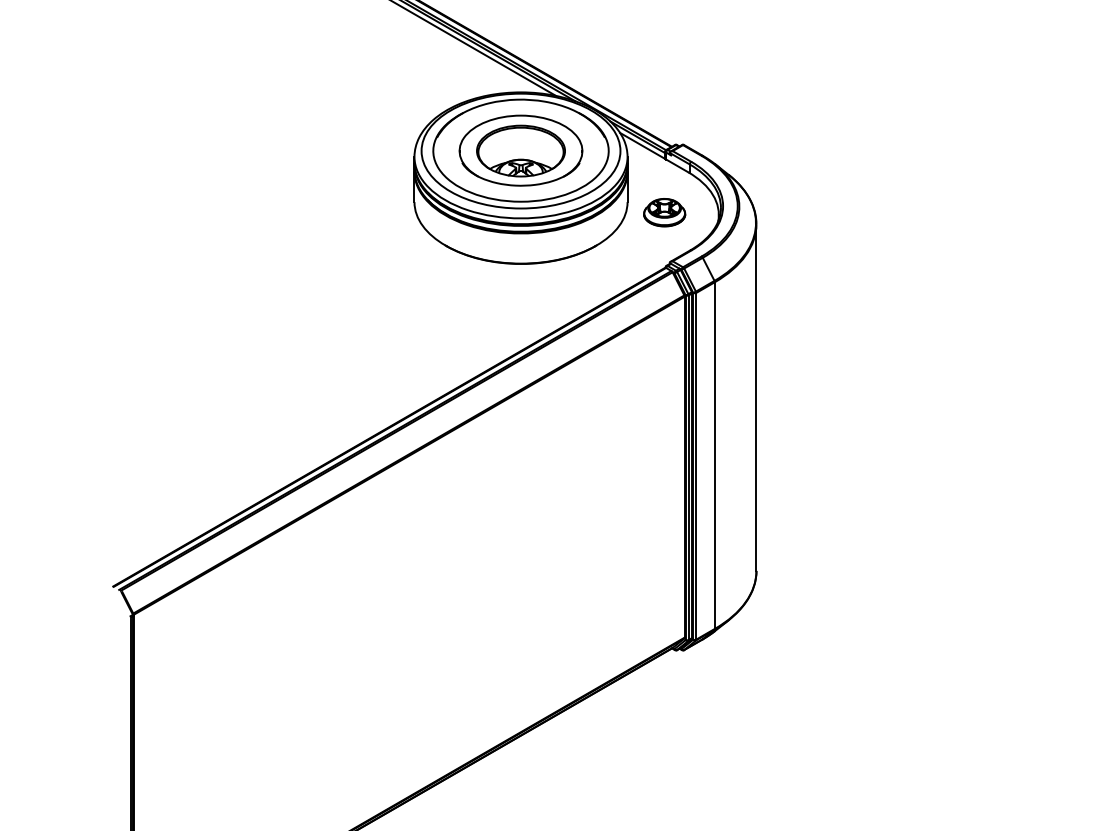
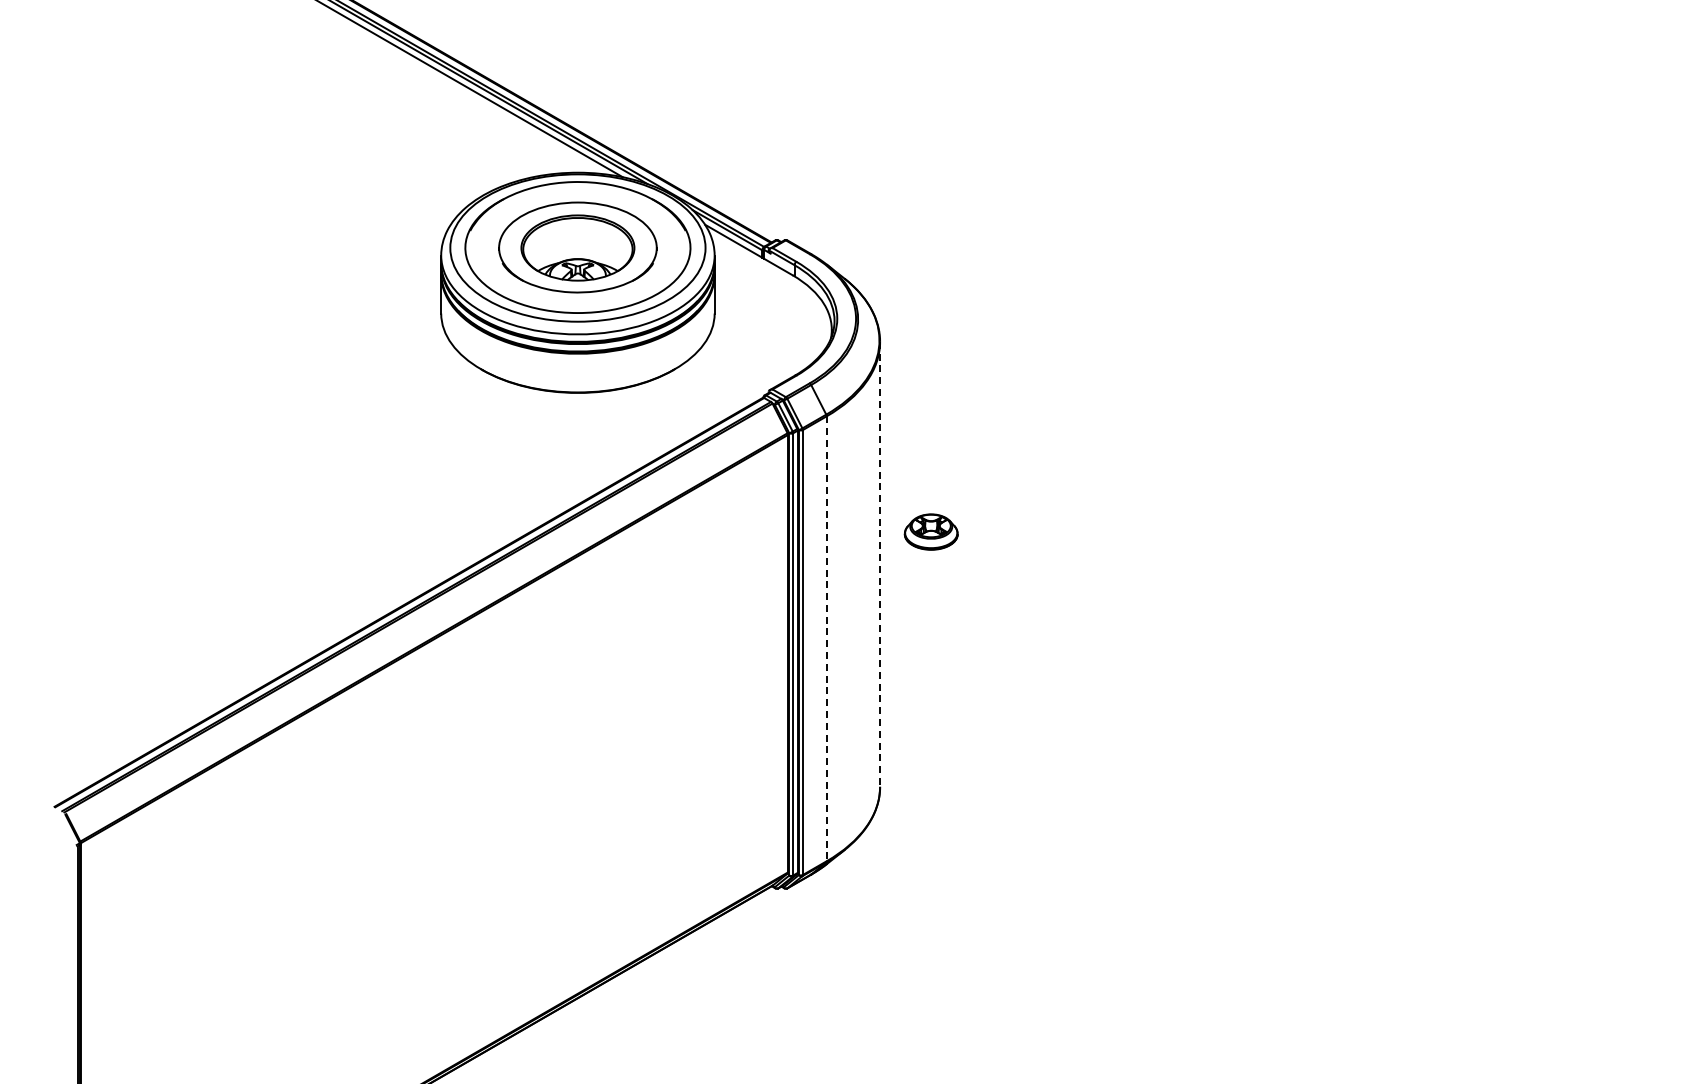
part: (664, 212) -> (930, 531), moved
line: (756, 397) -> (880, 564), solid -> dashed
line: (714, 456) -> (826, 639), solid -> dashed

